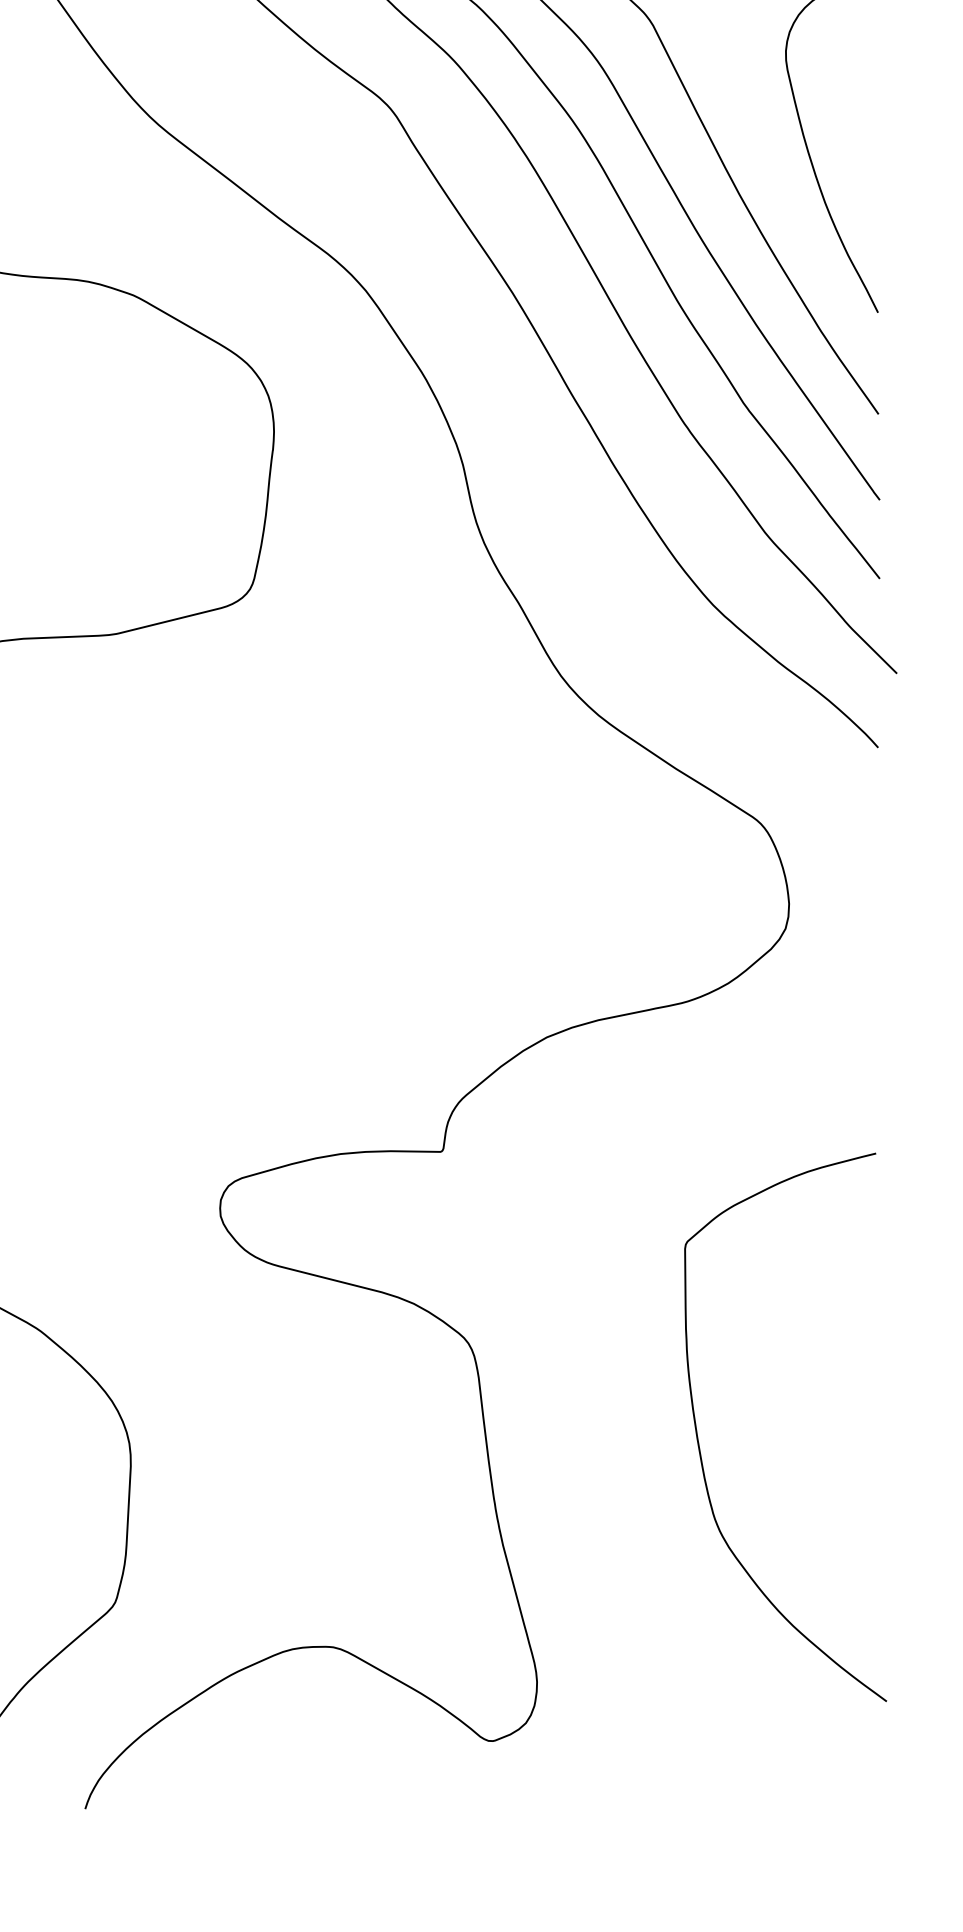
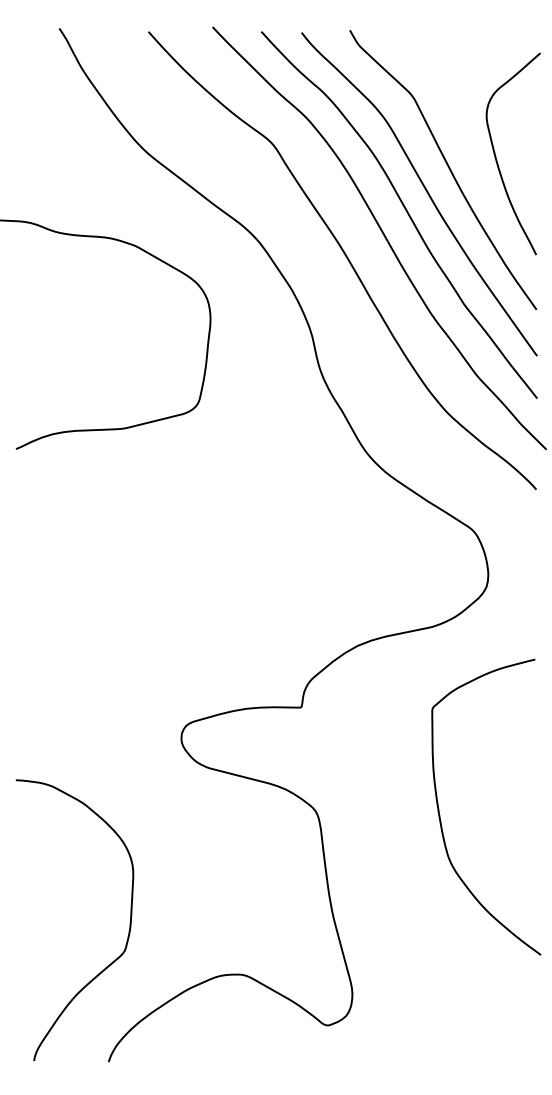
curve: (700, 1442) -> (440, 815), moved

